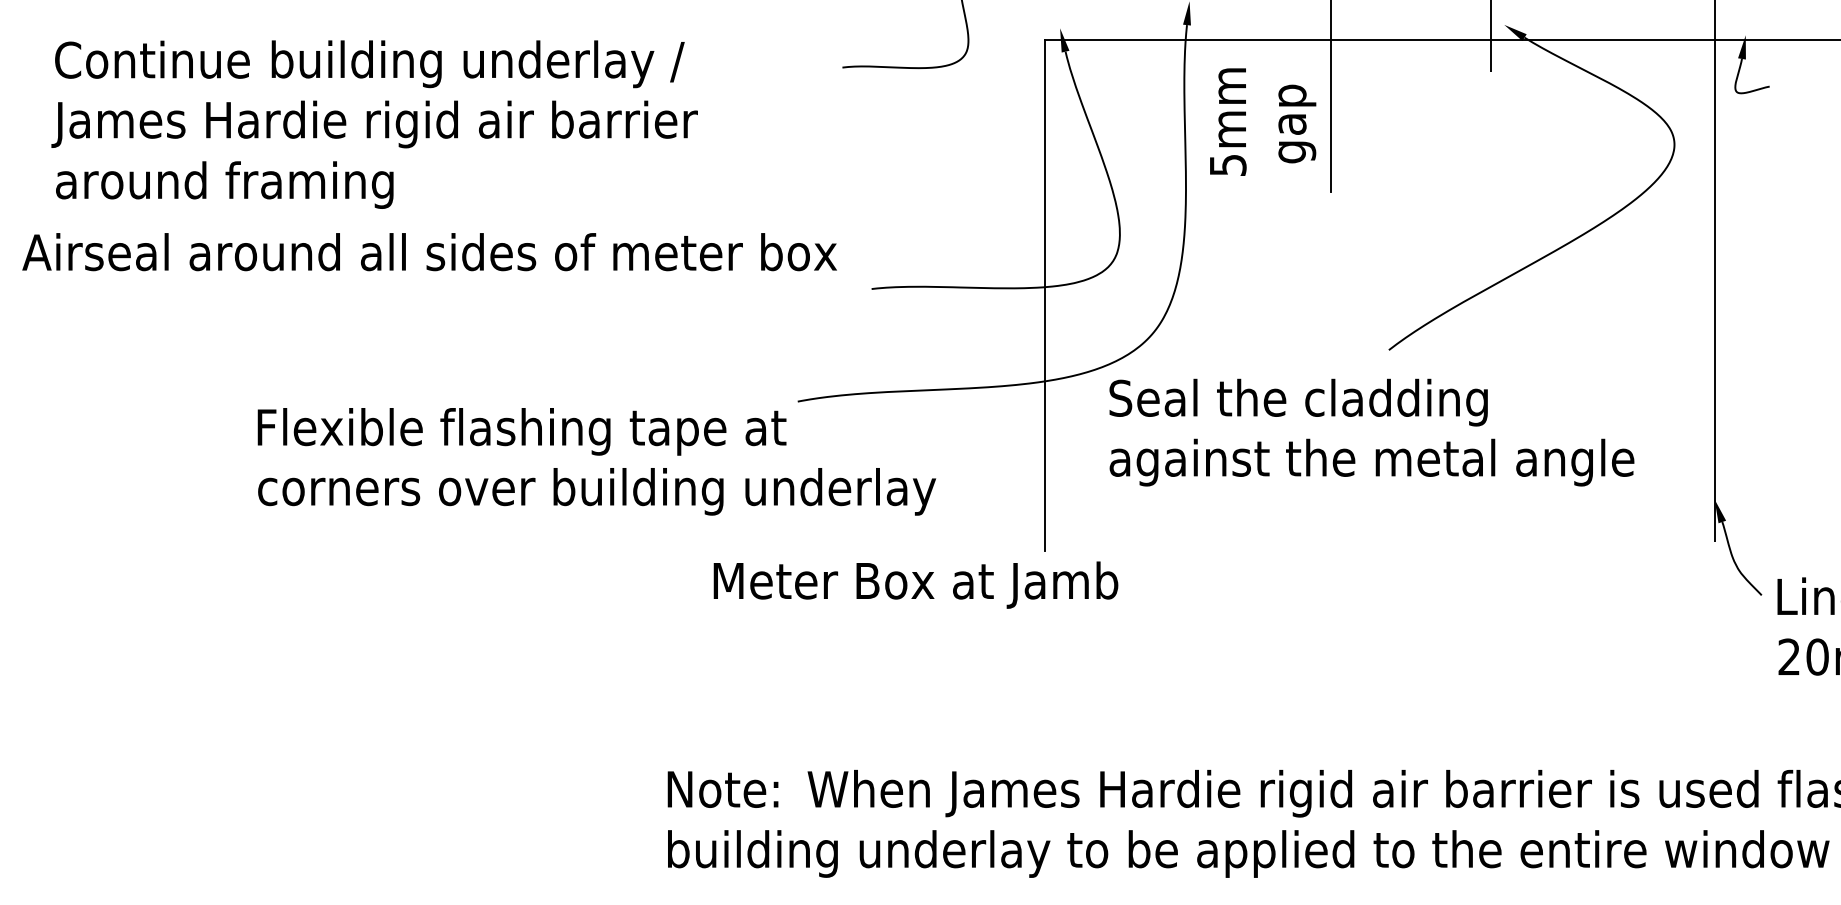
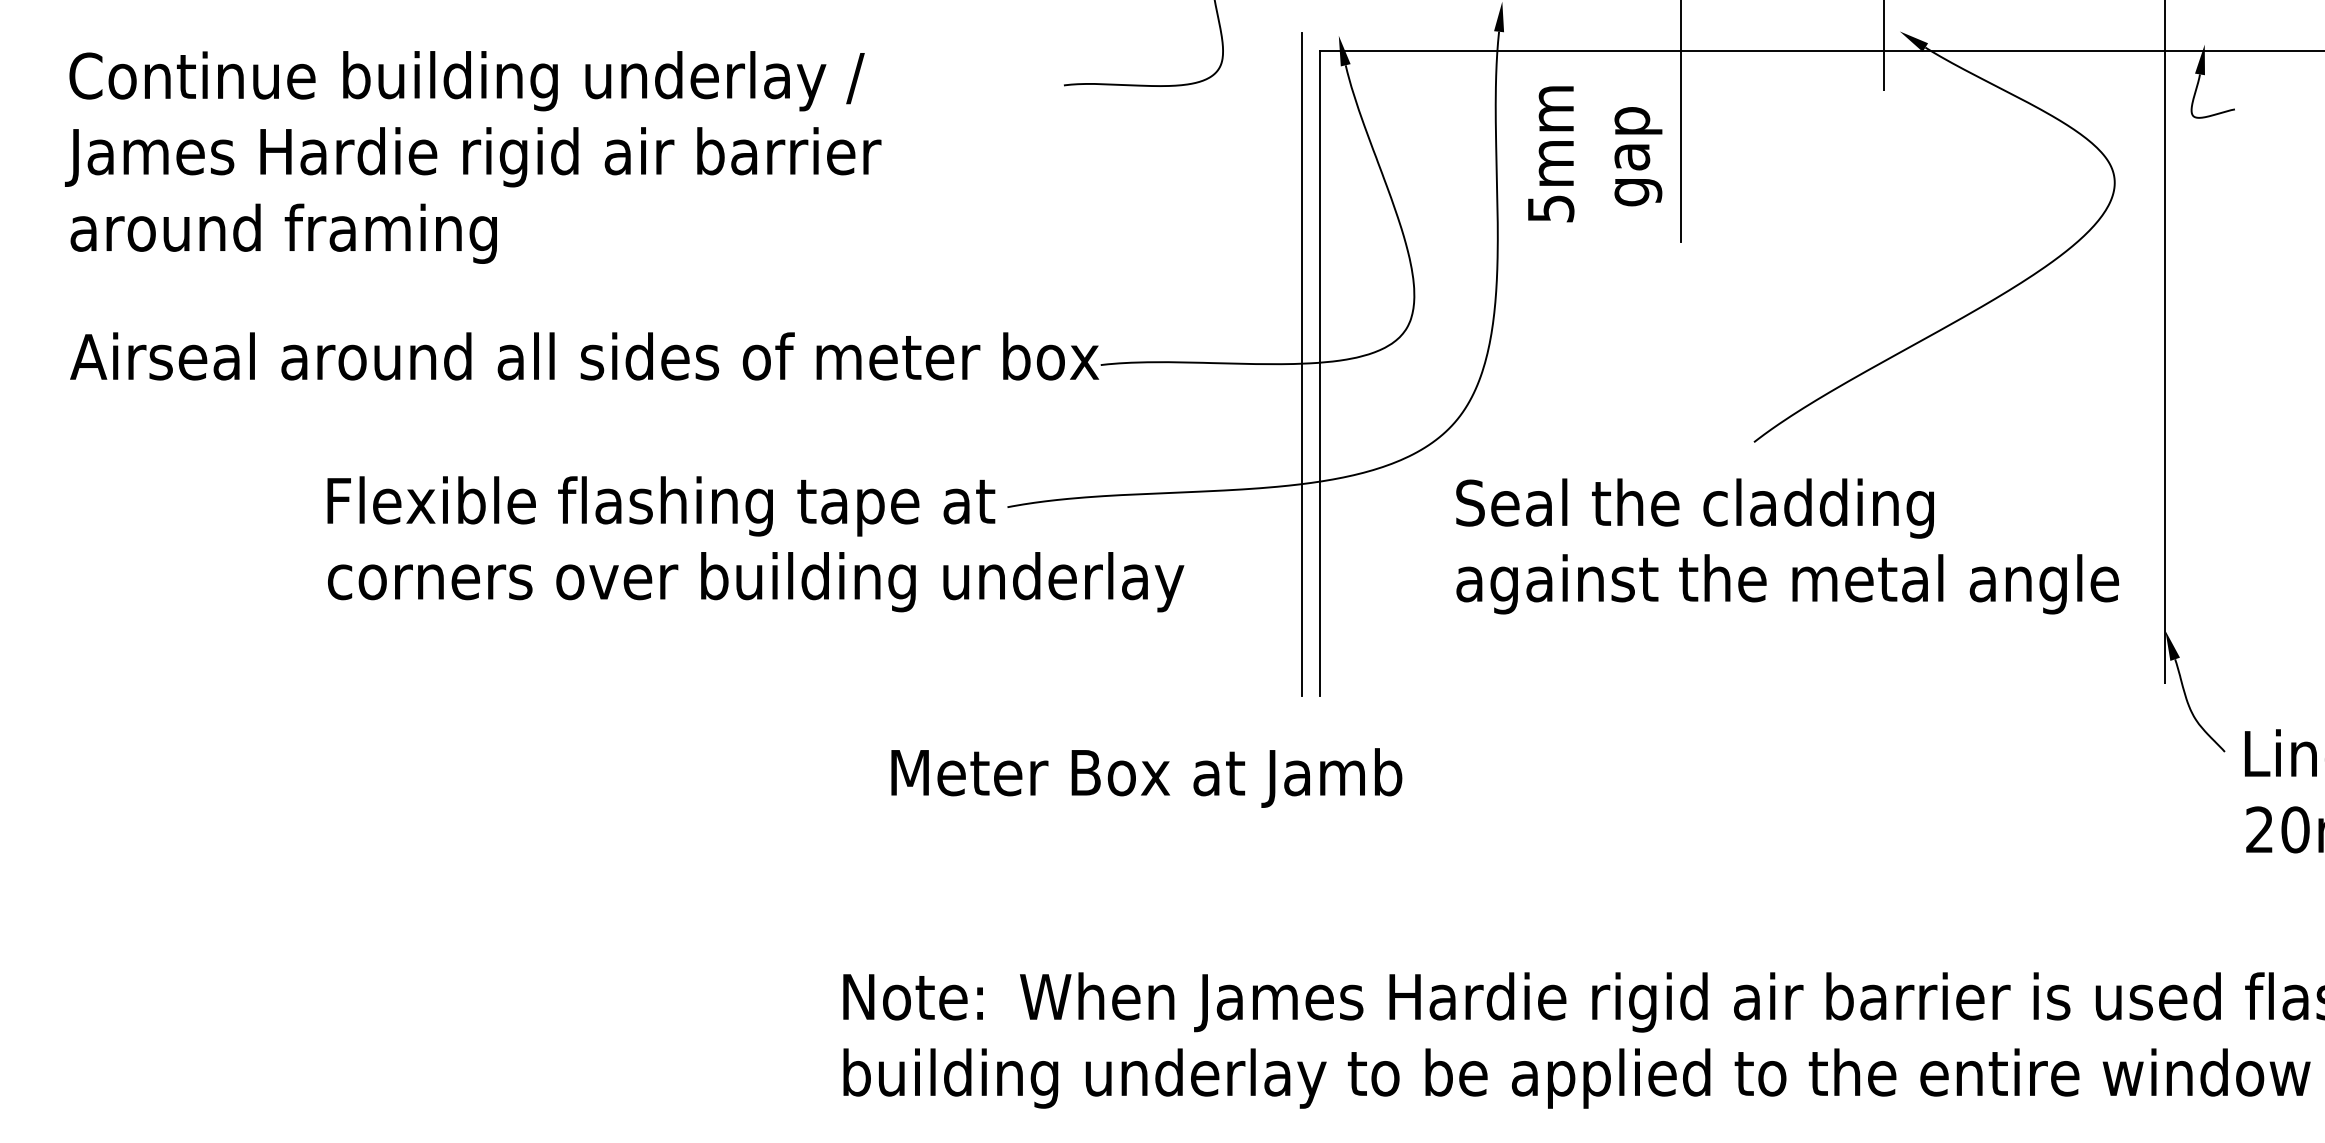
text: (429, 252) -> (584, 356), moved
line: (1030, 287) -> (1301, 363), added
text: (1371, 432) -> (1787, 546), moved
text: (596, 462) -> (755, 544), moved
text: (915, 584) -> (1146, 777), moved

